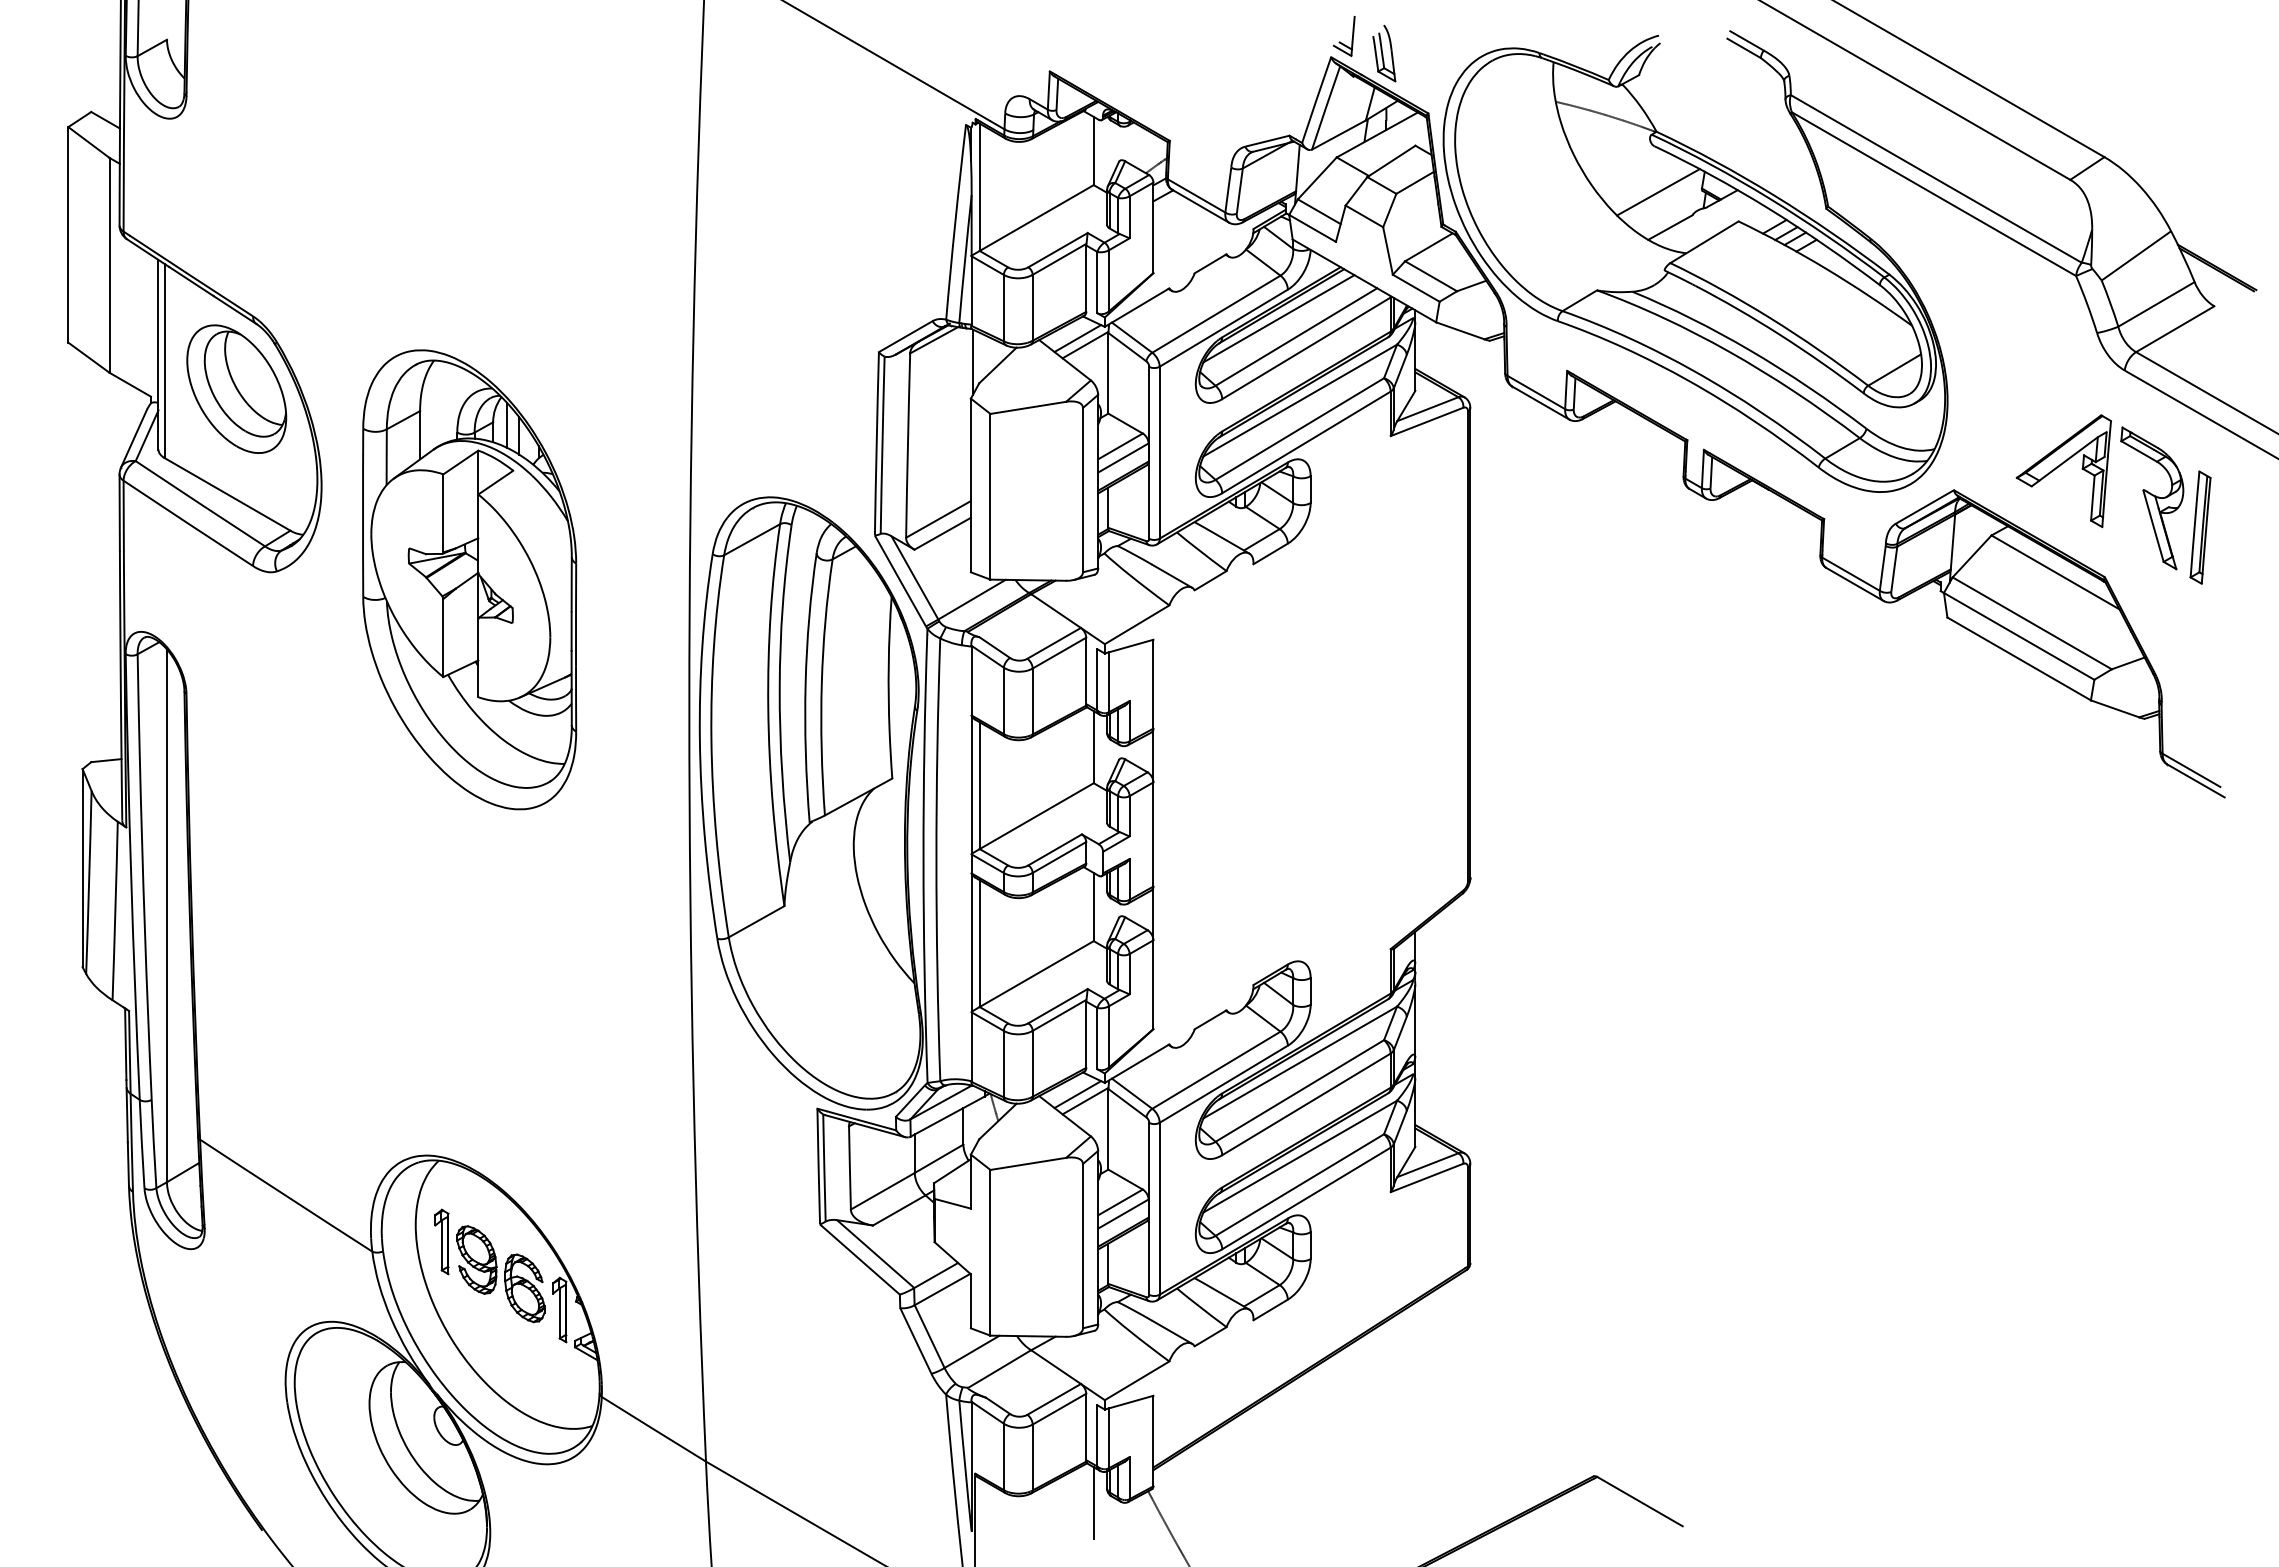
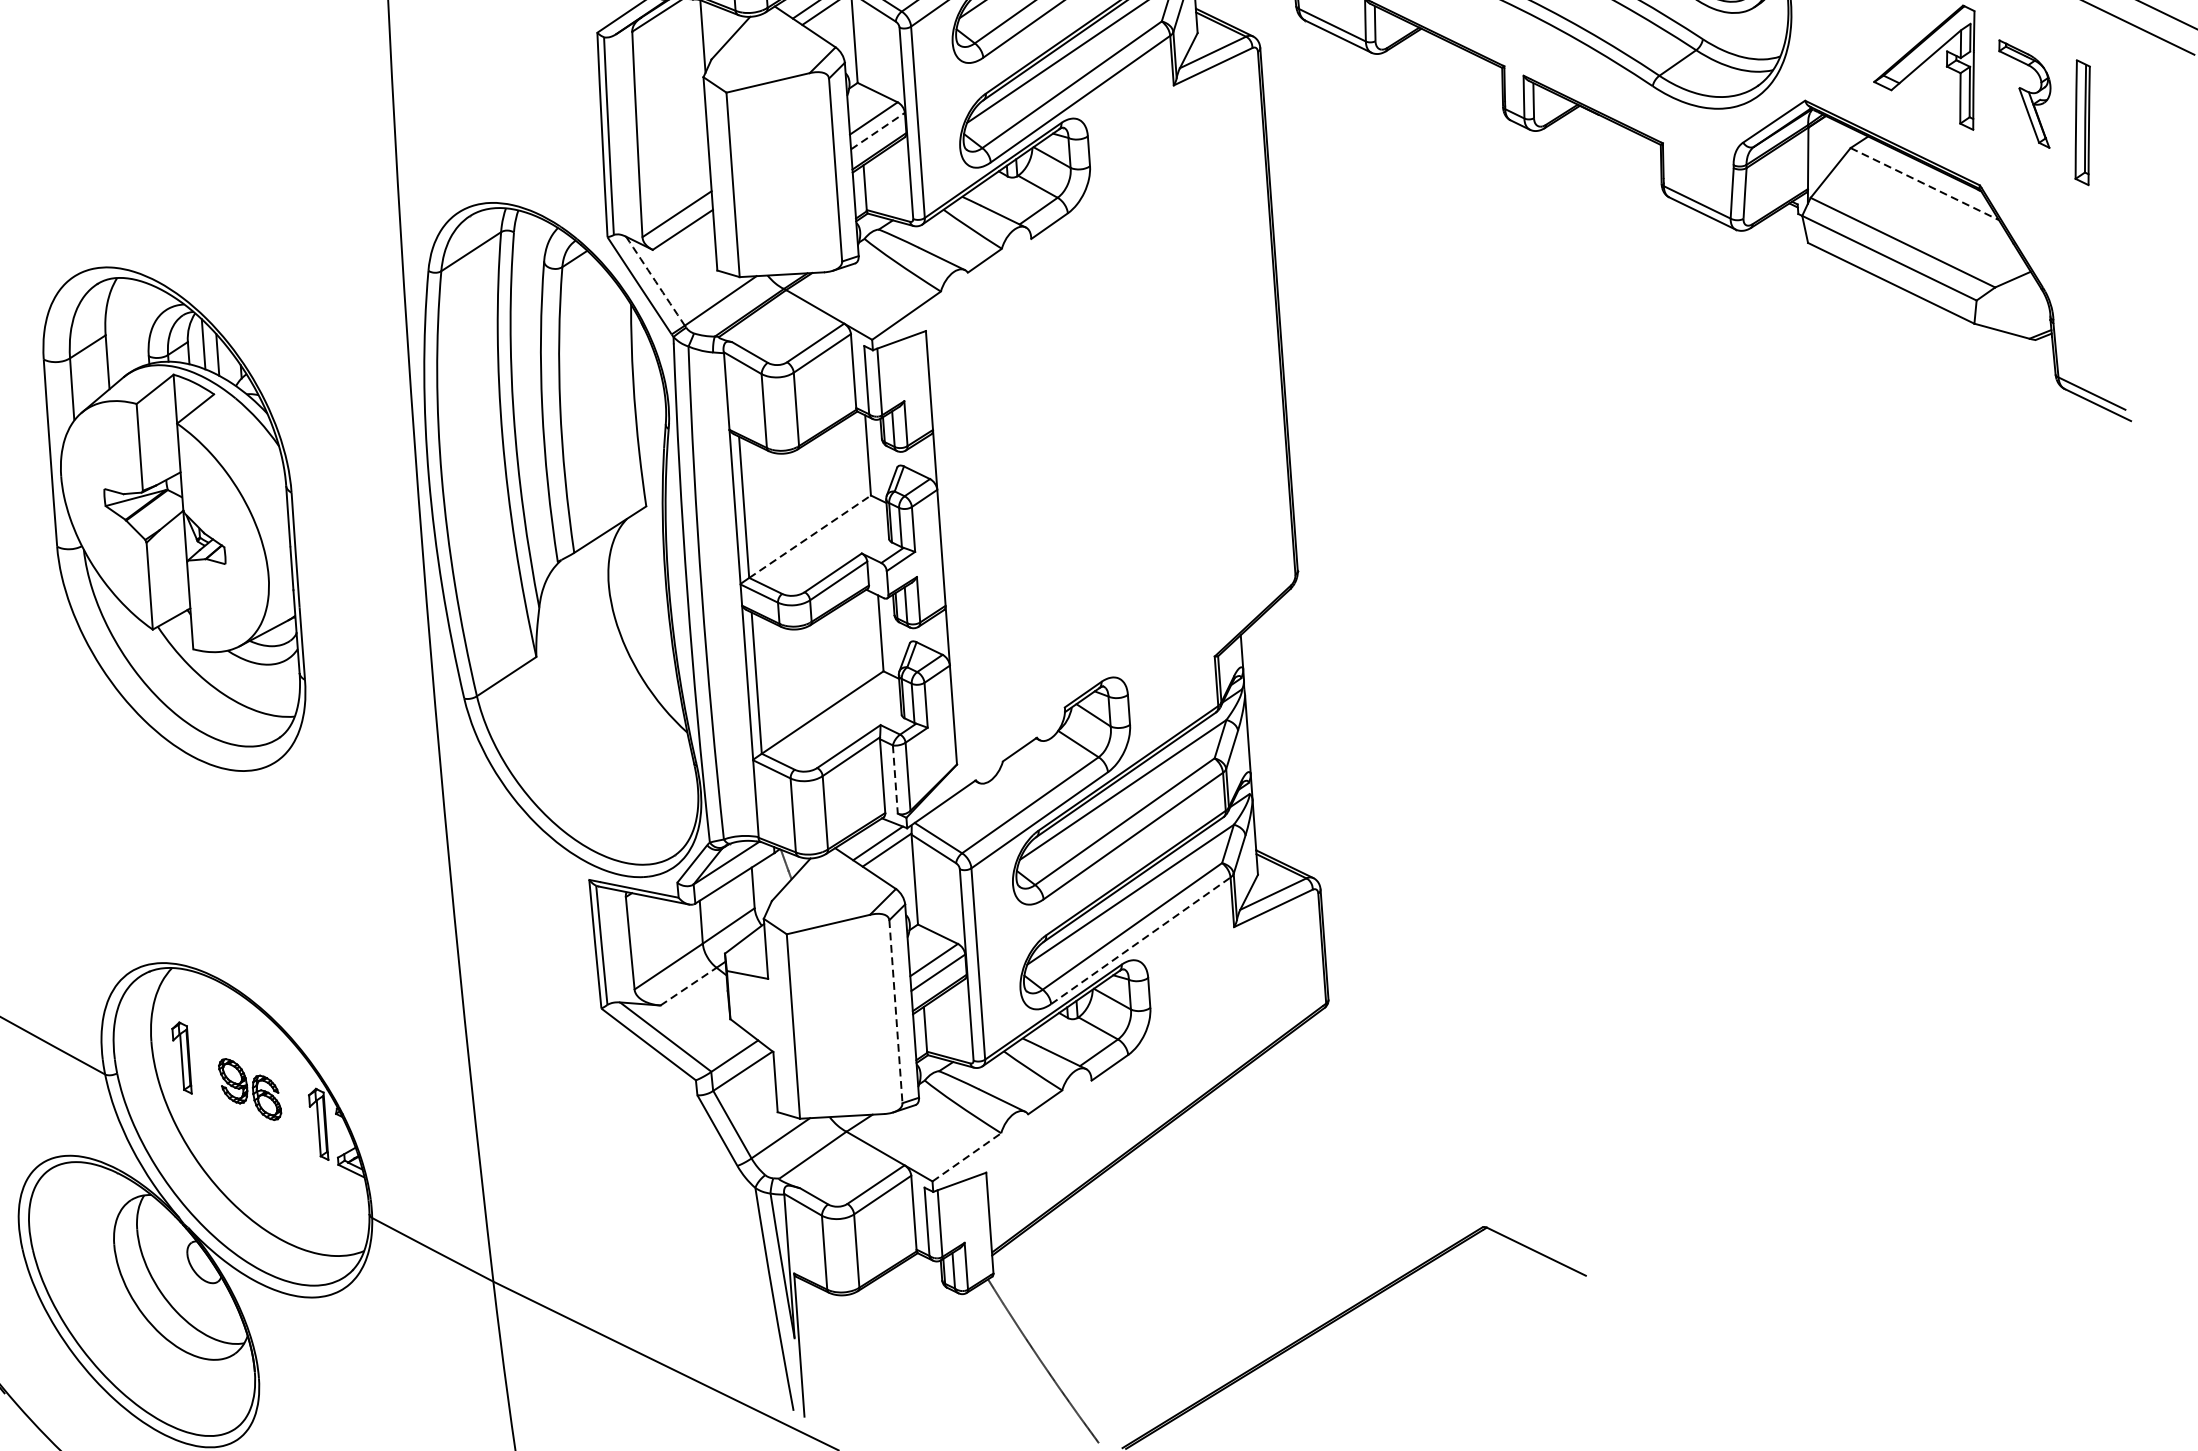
line: (1123, 457) -> (878, 130), solid -> dashed
part: (2152, 498) -> (2026, 94), size x0.7
line: (2055, 572) -> (1924, 184), solid -> dashed
arc: (914, 577) -> (654, 280), solid -> dashed
part: (469, 579) -> (174, 518), moved
line: (1036, 816) -> (809, 537), solid -> dashed
line: (1097, 1038) -> (895, 779), solid -> dashed
line: (1306, 1198) -> (1140, 940), solid -> dashed
line: (899, 1210) -> (688, 986), solid -> dashed
line: (1083, 1246) -> (896, 1012), solid -> dashed
part: (500, 1274) -> (249, 1089), size x0.6
line: (1137, 1380) -> (967, 1156), solid -> dashed
line: (1093, 1503) -> (928, 1297), removed

